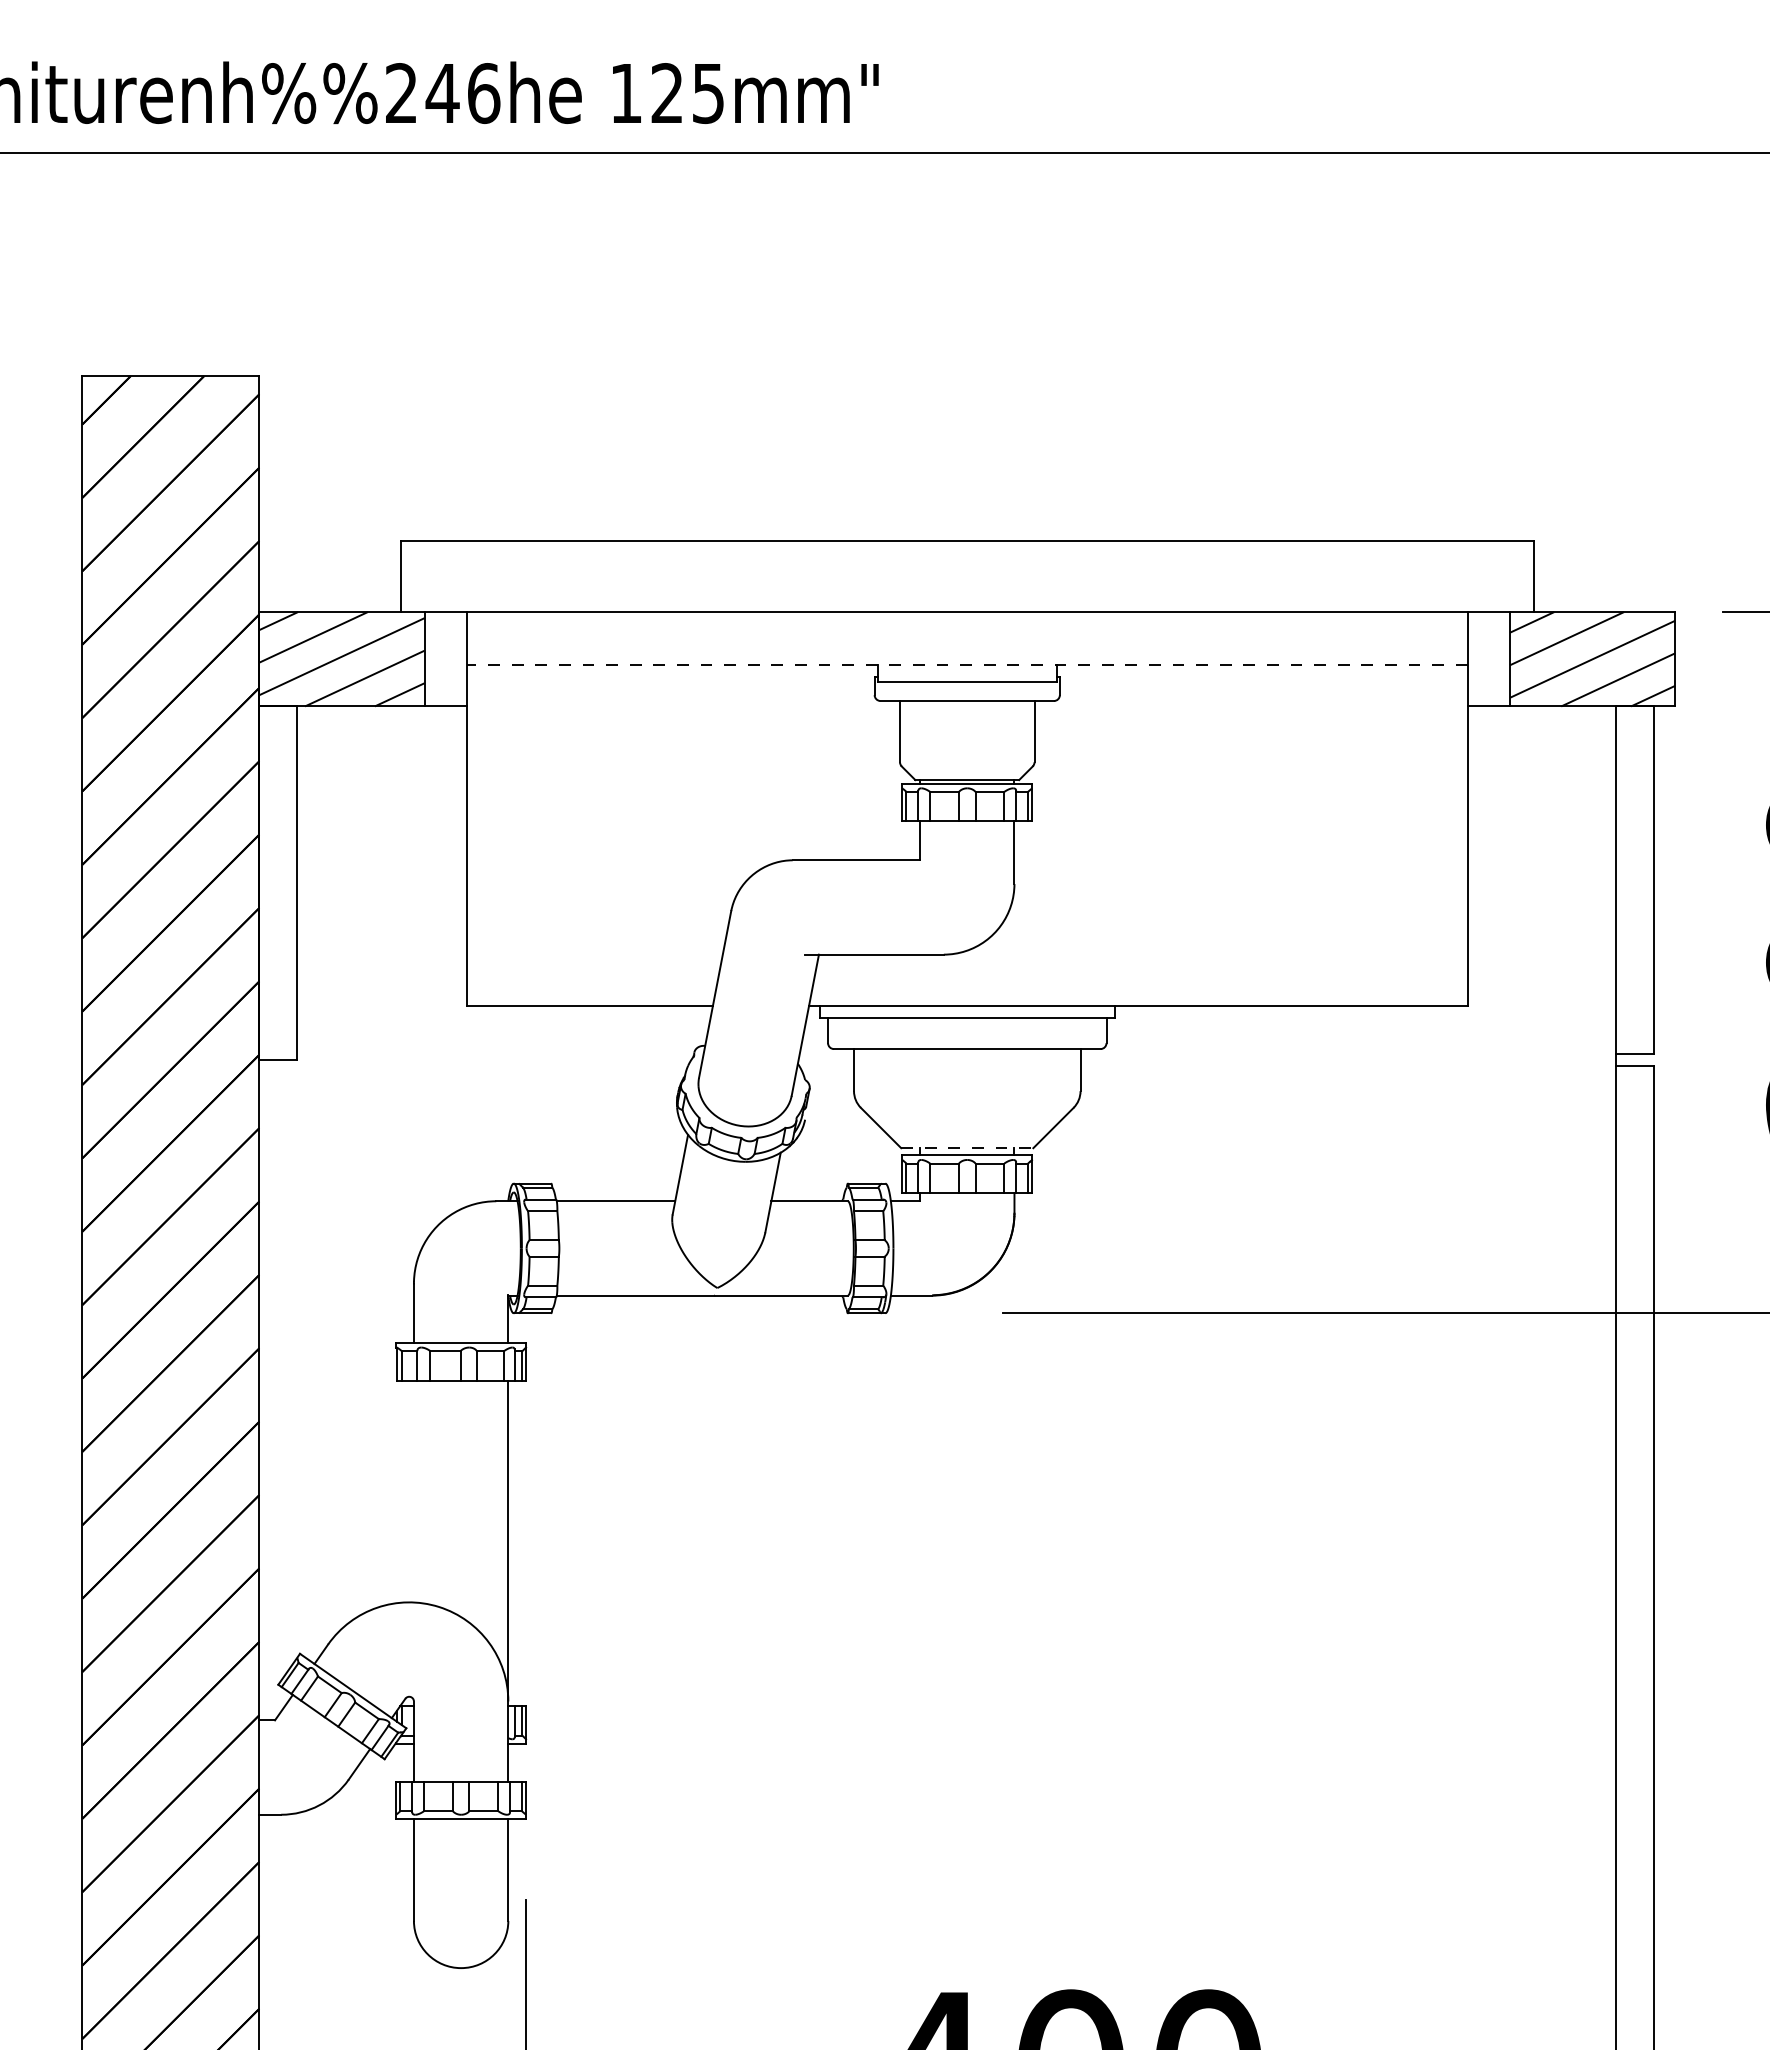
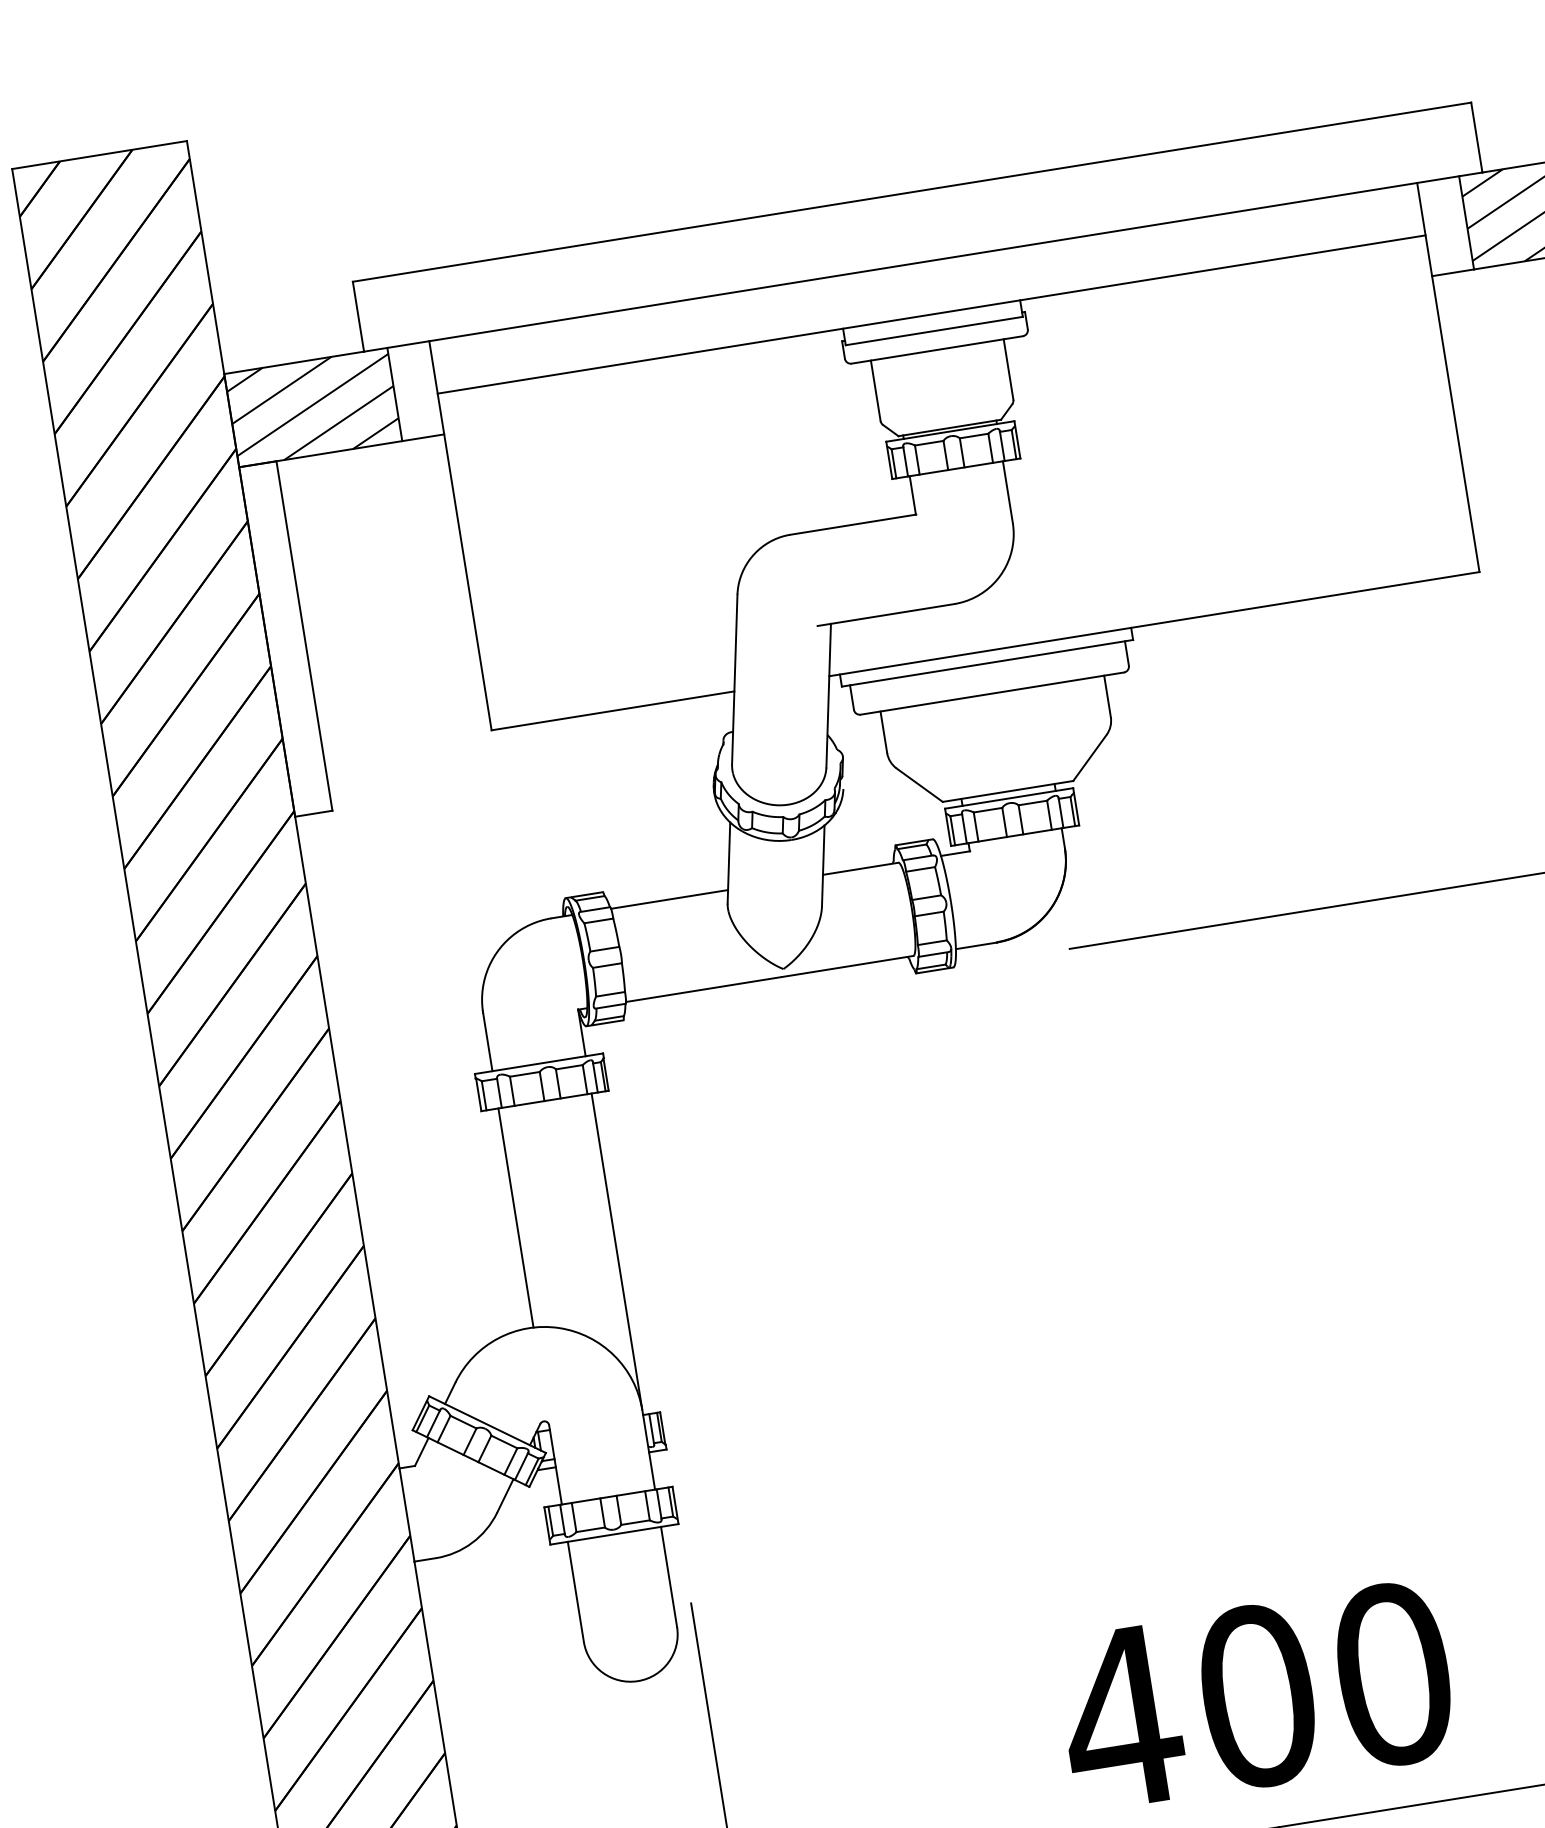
line: (966, 665) -> (930, 314), dashed -> solid
line: (967, 1148) -> (1008, 791), dashed -> solid
line: (413, 1491) -> (515, 1218), added

